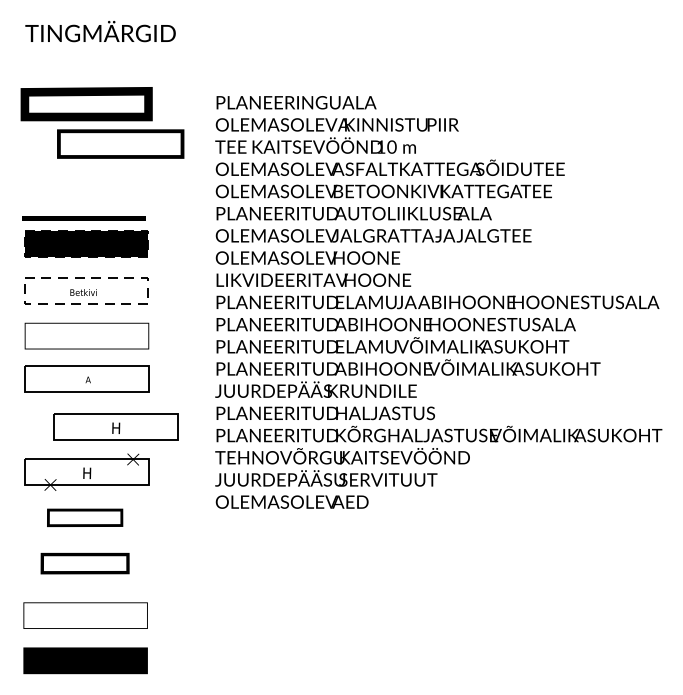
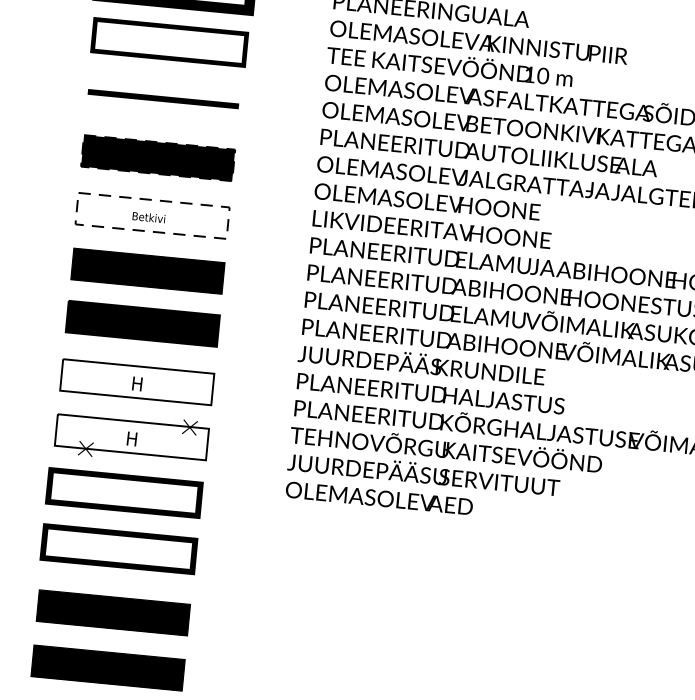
part: (120, 143) -> (169, 41), moved
line: (83, 218) -> (162, 99), moved
fill: (86, 336) -> (147, 271), added
fill: (86, 379) -> (142, 324), added
part: (115, 426) -> (136, 381), moved
part: (84, 517) -> (123, 492), size x1.67
part: (84, 563) -> (118, 548), size x1.43
fill: (85, 615) -> (113, 612), added

